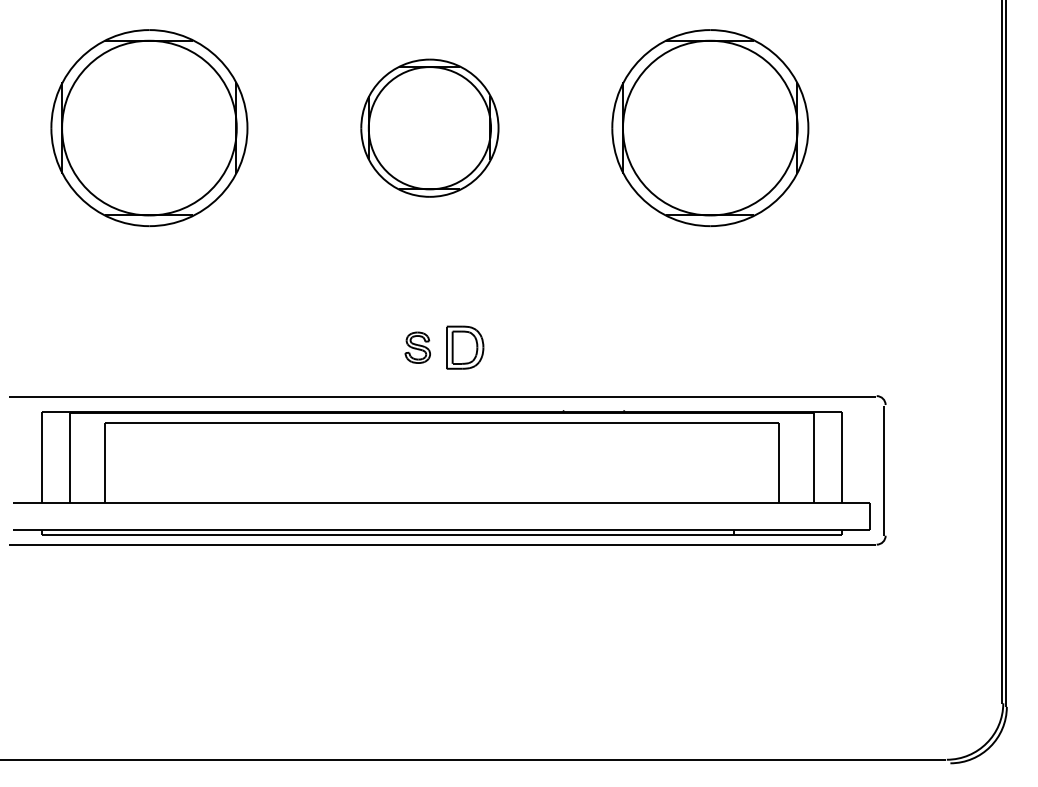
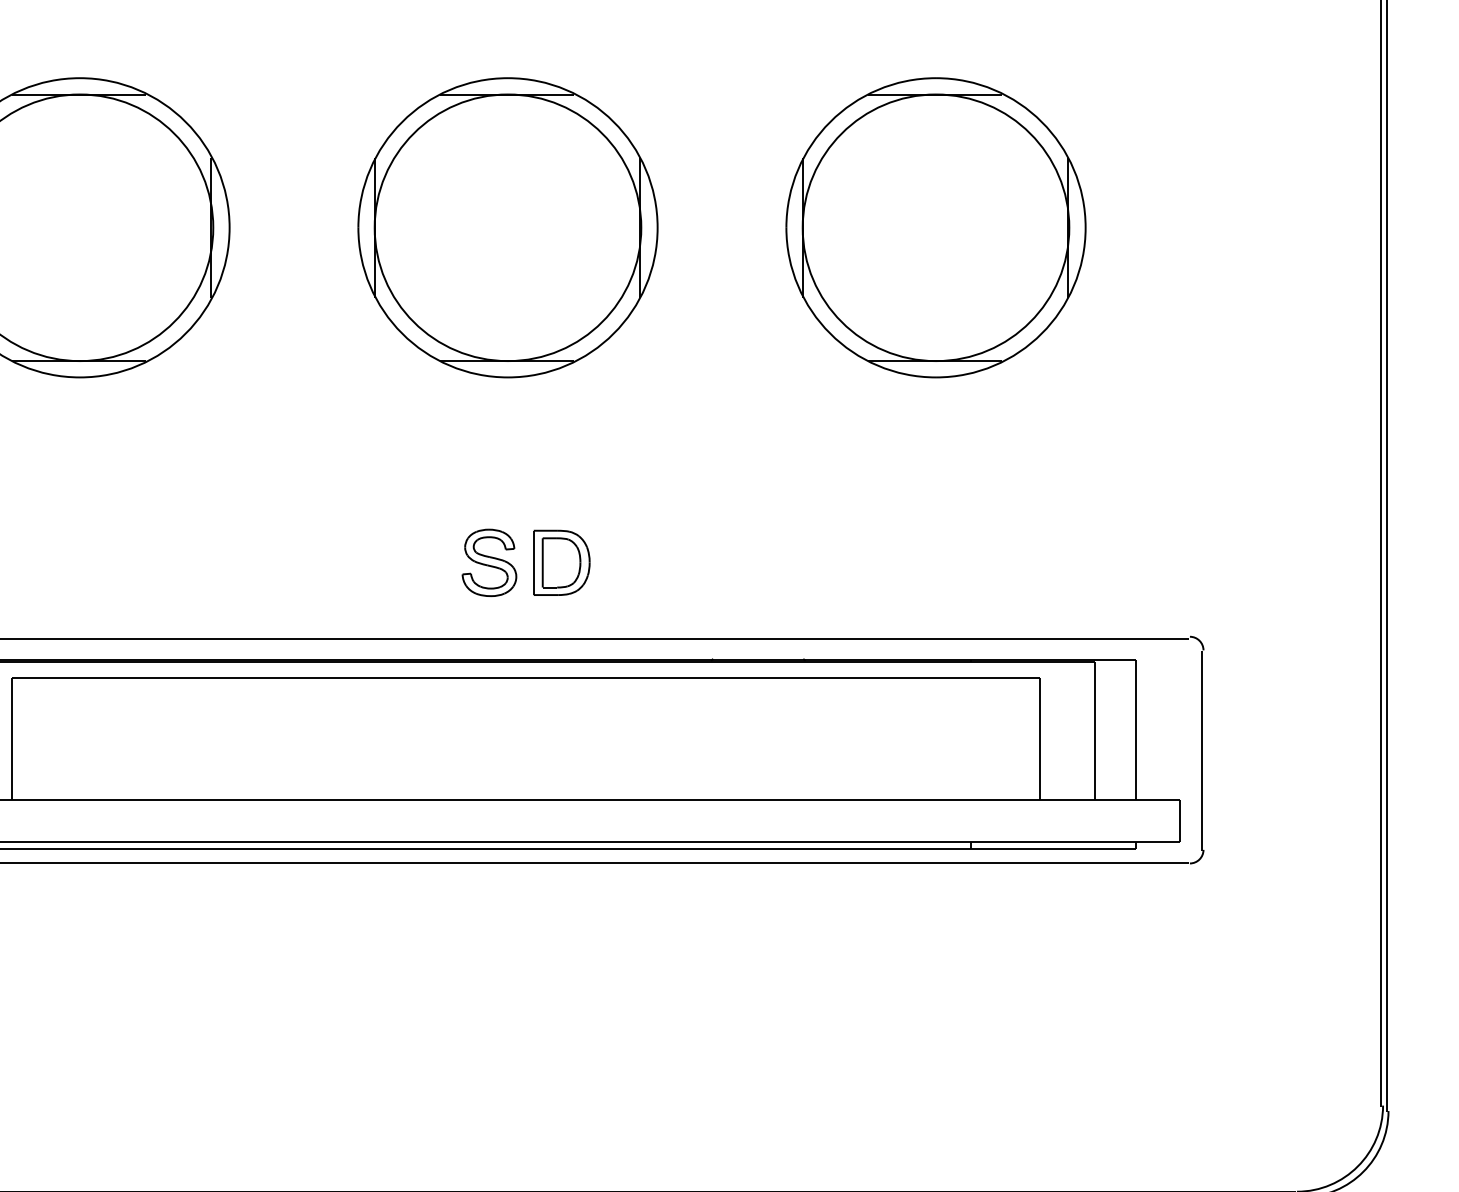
part: (429, 128) -> (507, 228), size x1.43
part: (417, 347) -> (489, 562), size x1.43

